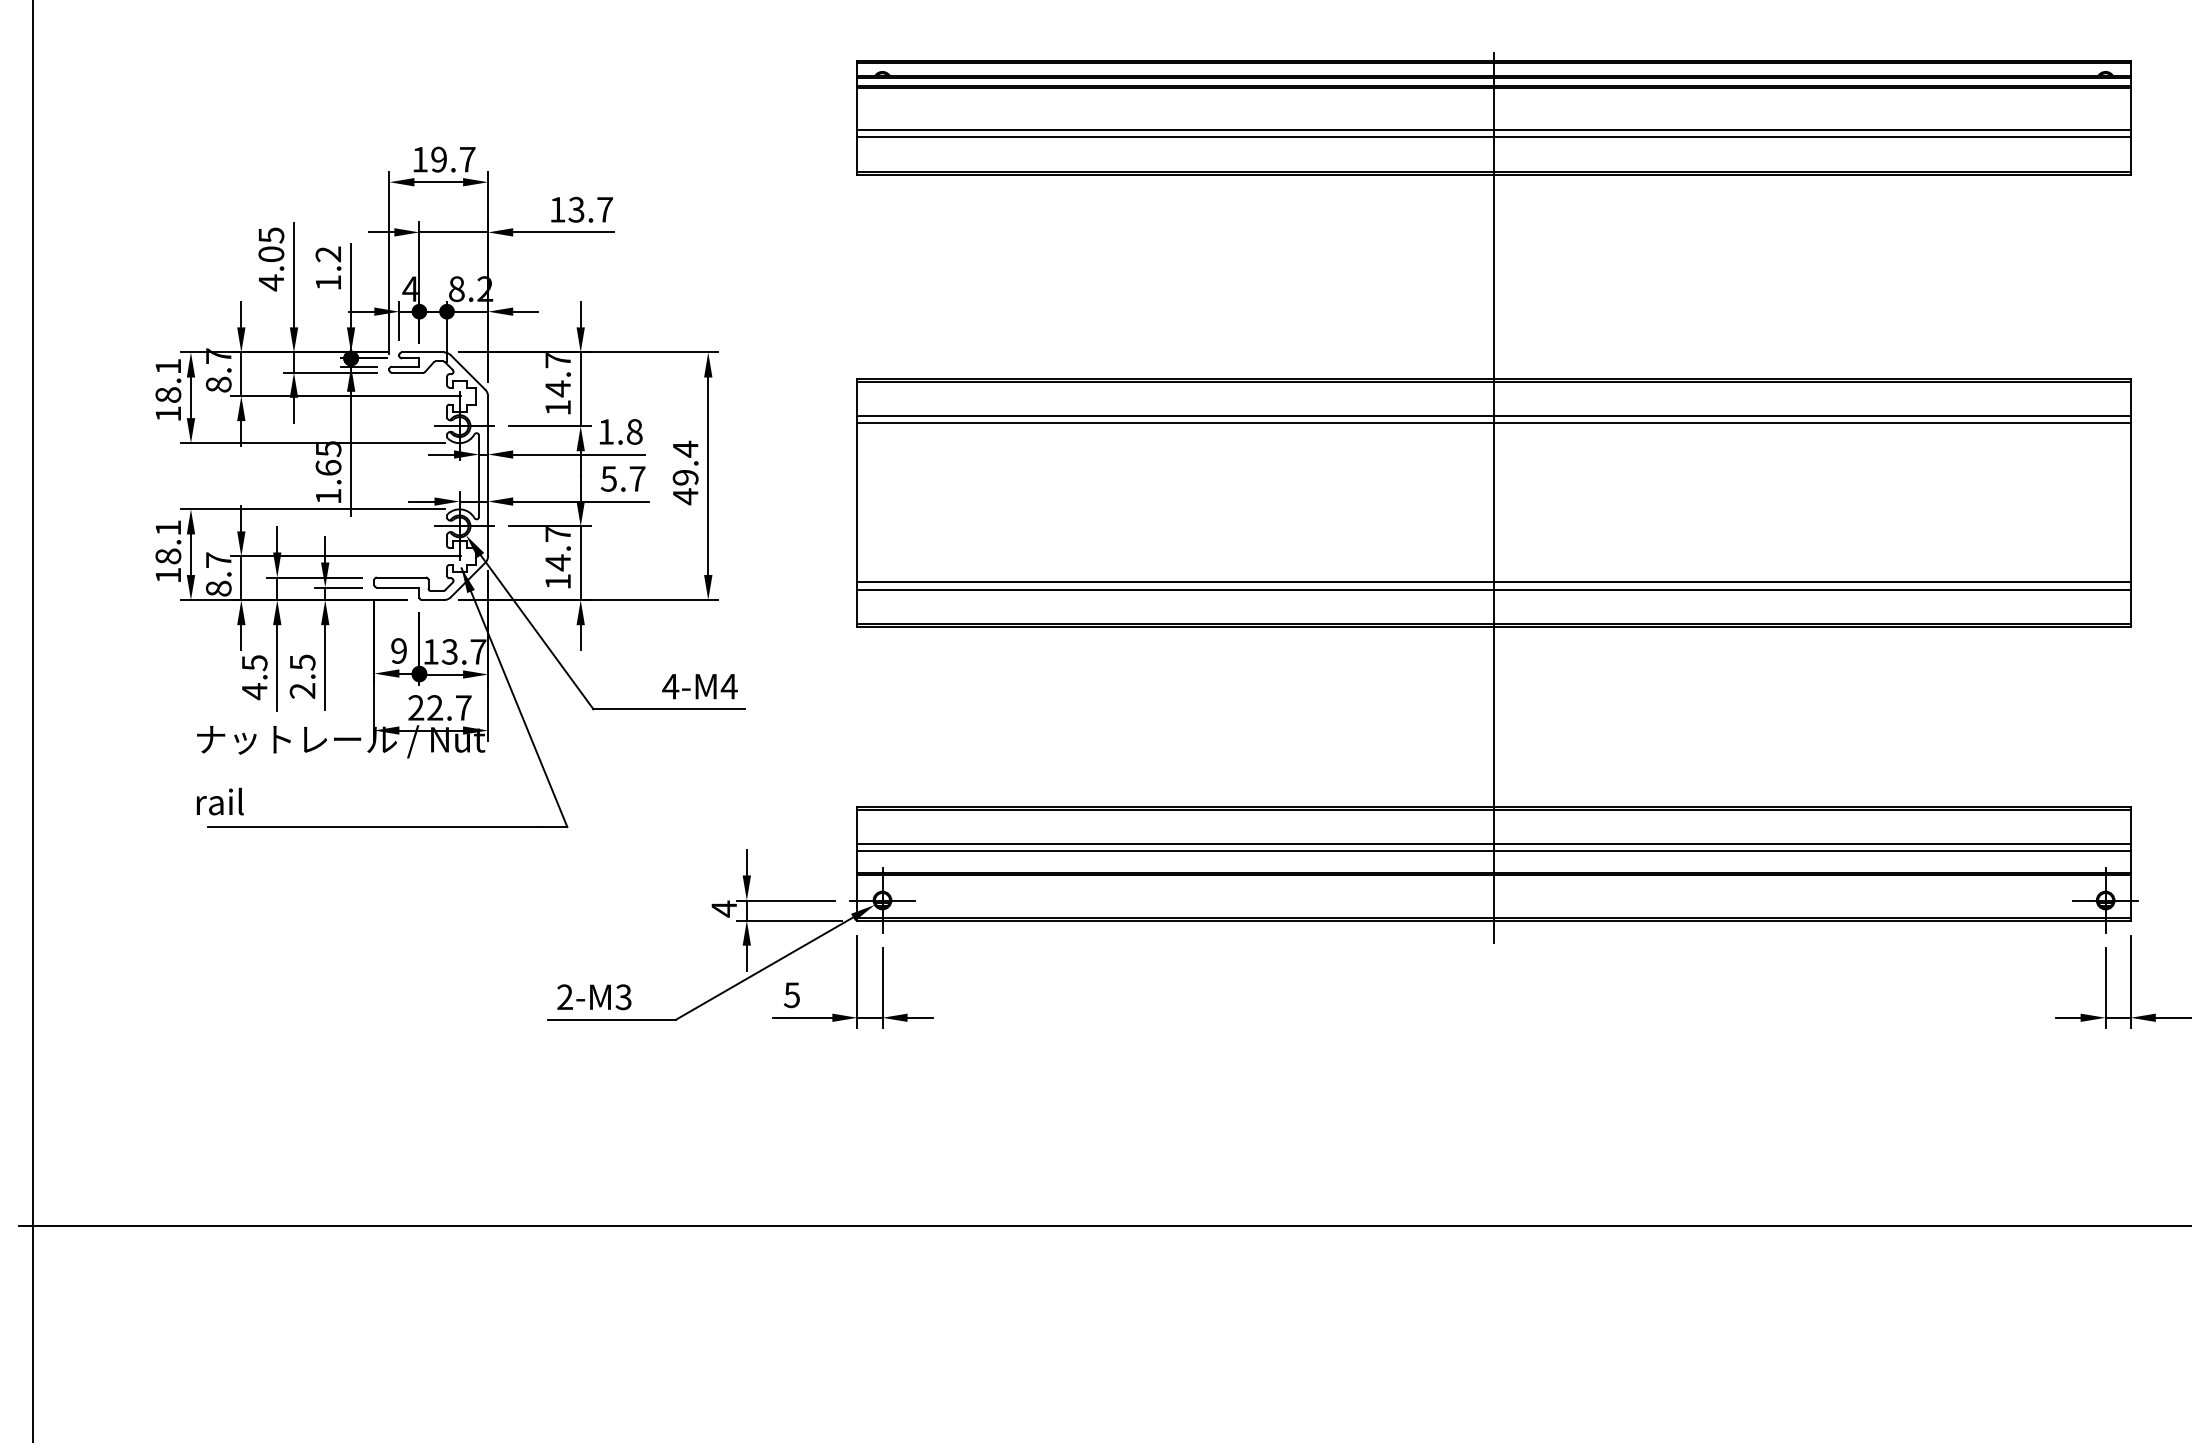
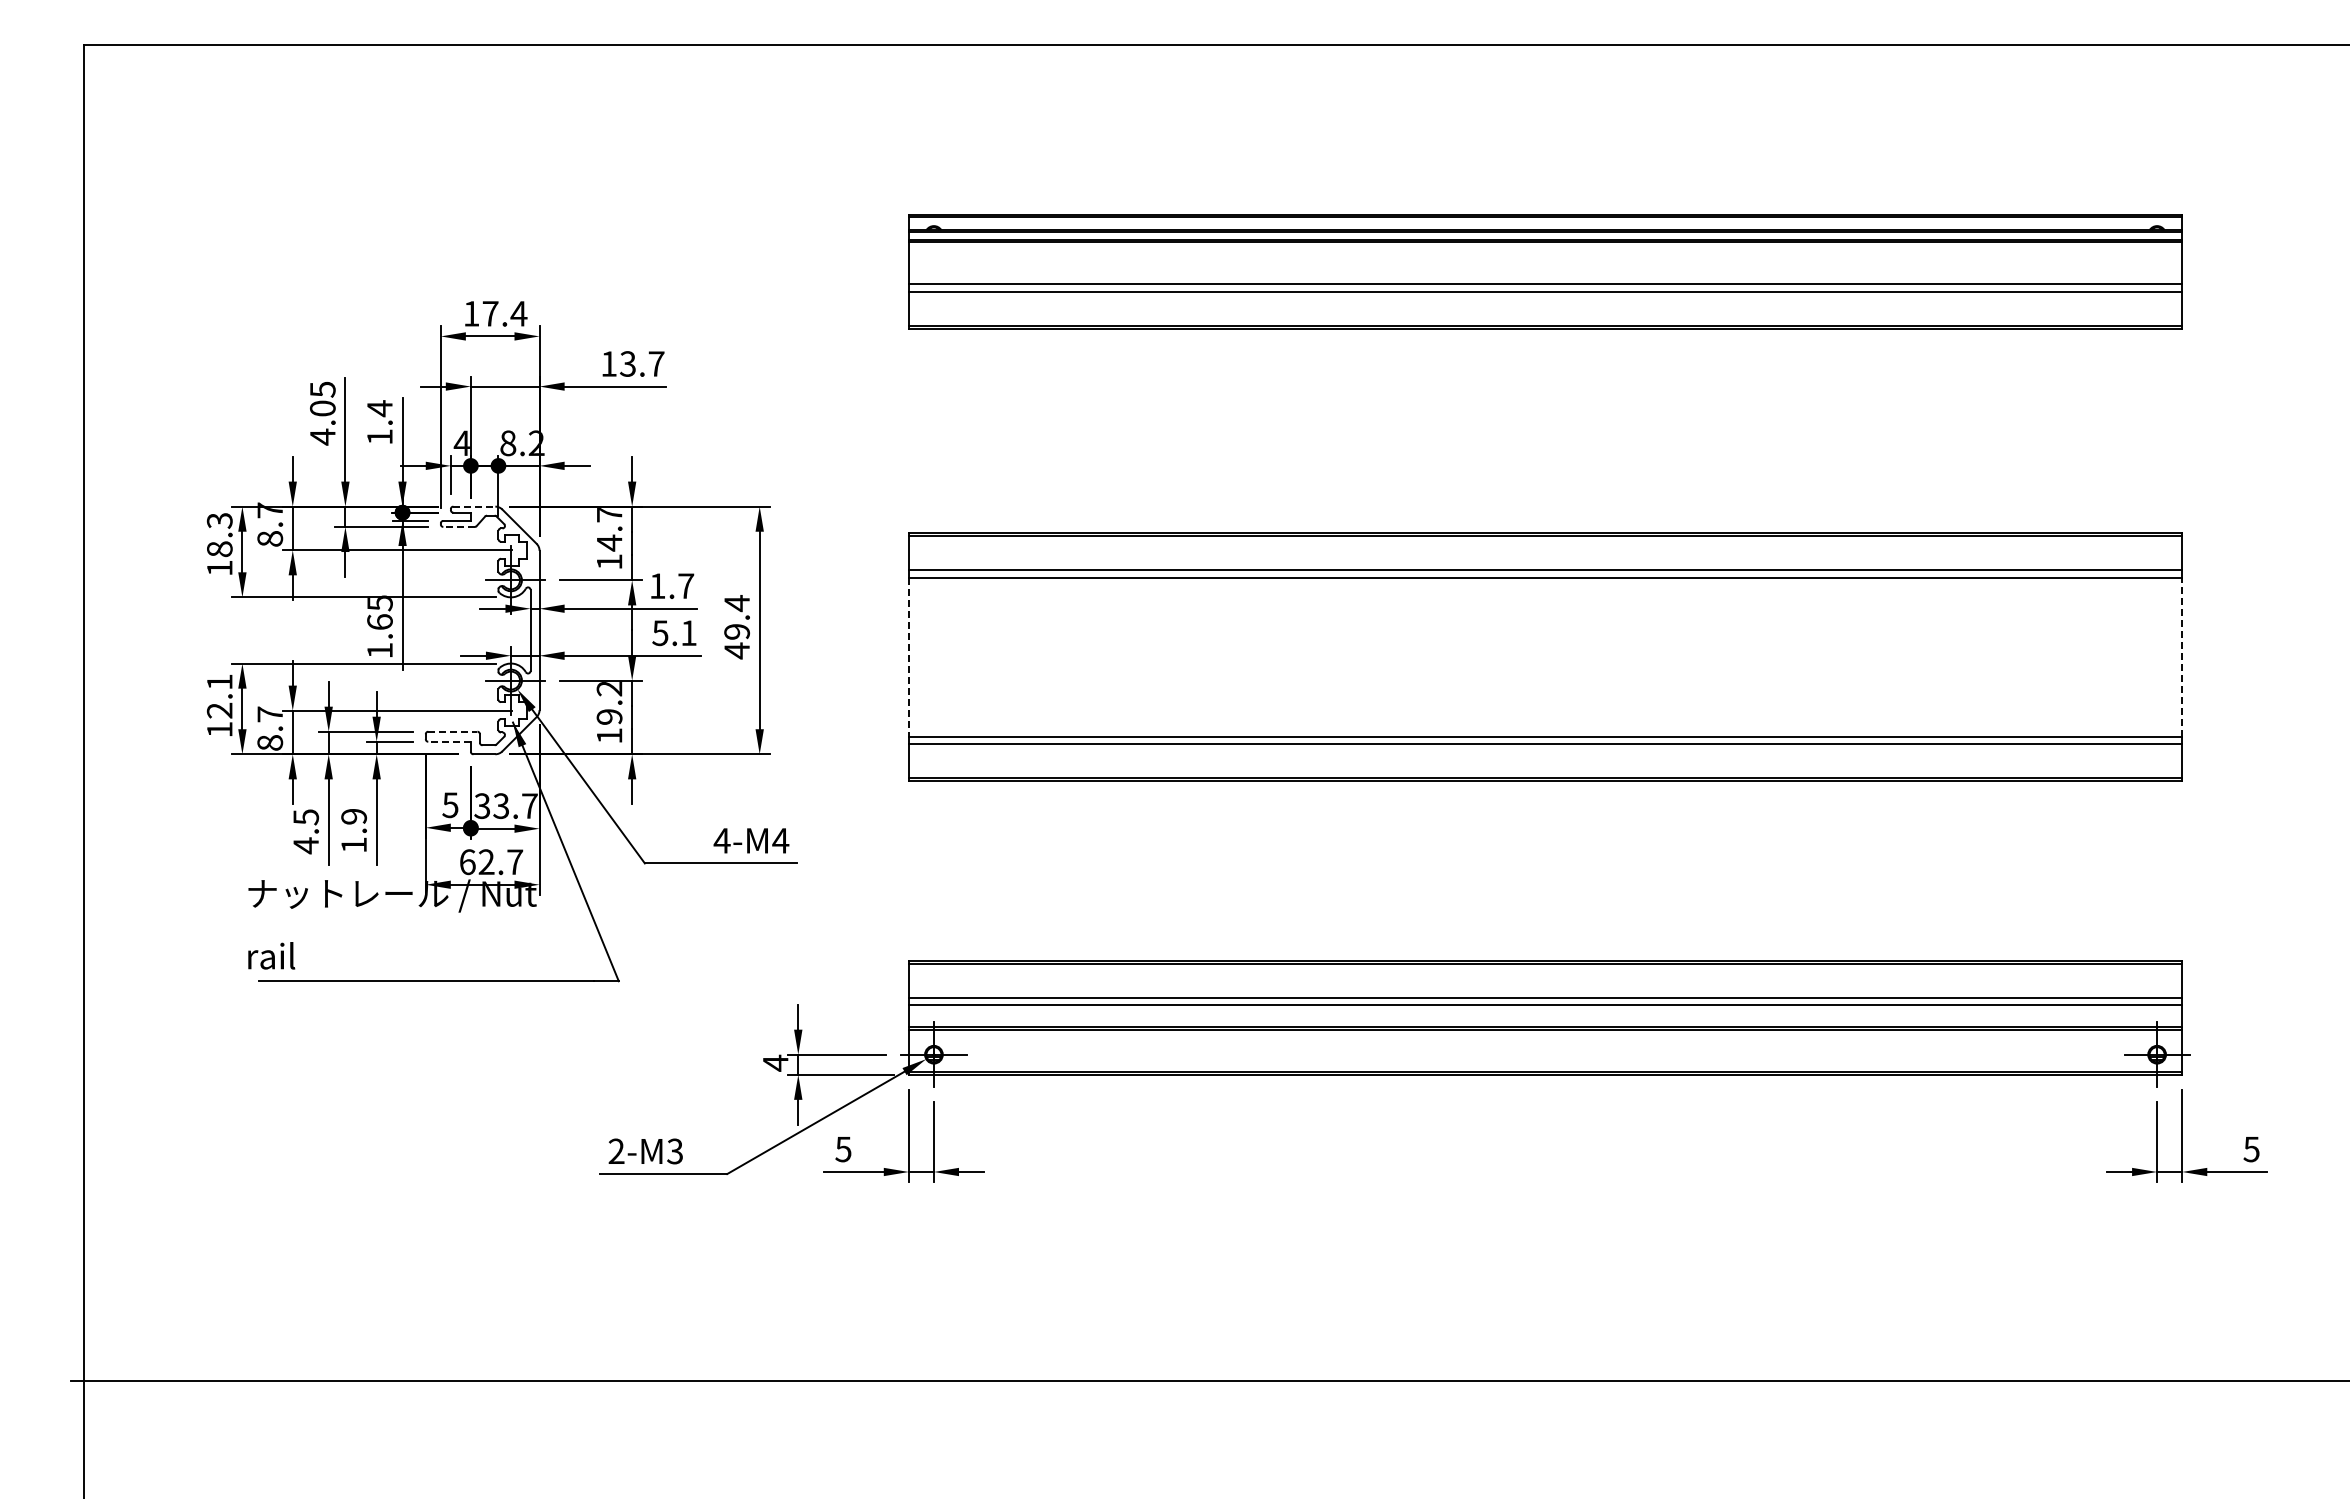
text: (453, 159) -> (504, 313), 19.7 -> 17.4
text: (328, 254) -> (379, 408), 1.2 -> 1.4
line: (423, 352) -> (474, 506), solid -> dashed
text: (168, 366) -> (219, 520), 18.1 -> 18.3
line: (408, 372) -> (459, 526), solid -> dashed
text: (635, 432) -> (686, 586), 1.8 -> 1.7
text: (637, 478) -> (688, 632), 5.7 -> 5.1
line: (1494, 498) -> (1545, 652), removed
line: (857, 503) -> (908, 657), solid -> dashed
line: (2131, 503) -> (2182, 657), solid -> dashed
text: (558, 549) -> (609, 703), 14.7 -> 19.2
text: (168, 556) -> (219, 710), 18.1 -> 12.1
line: (401, 577) -> (452, 731), solid -> dashed
line: (398, 587) -> (449, 741), solid -> dashed
text: (399, 651) -> (450, 805), 9 -> 5
text: (430, 652) -> (481, 806), 13.7 -> 33.7
text: (302, 677) -> (353, 831), 2.5 -> 1.9
text: (416, 708) -> (467, 862), 22.7 -> 62.7

